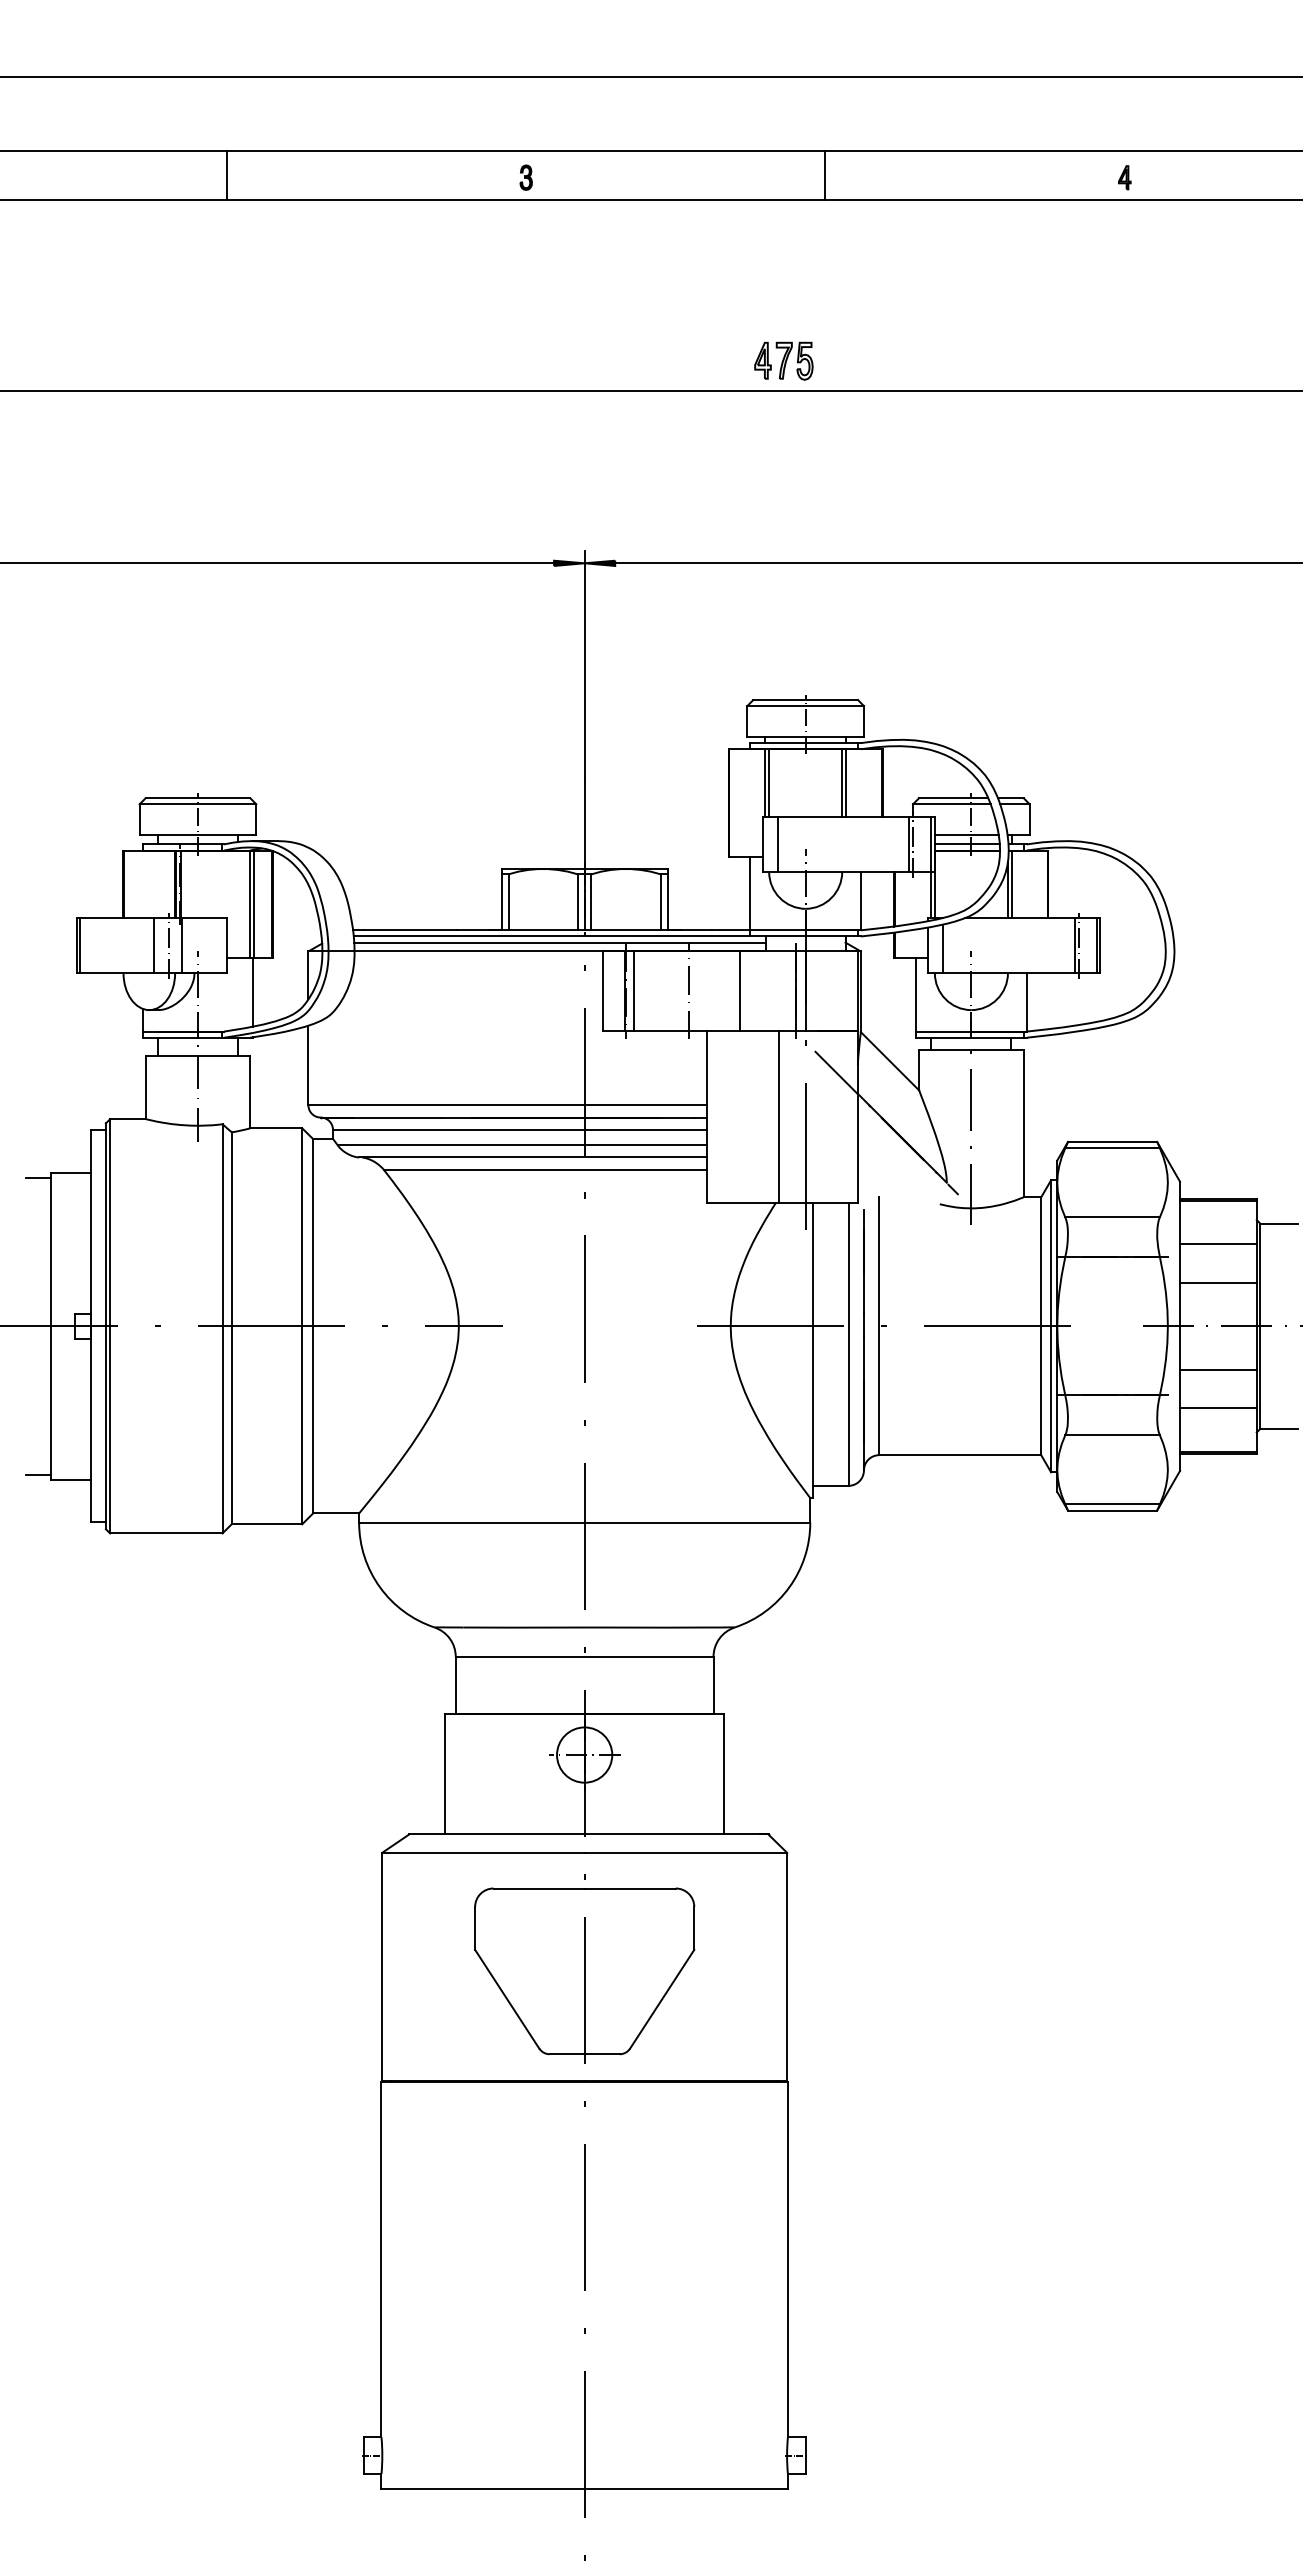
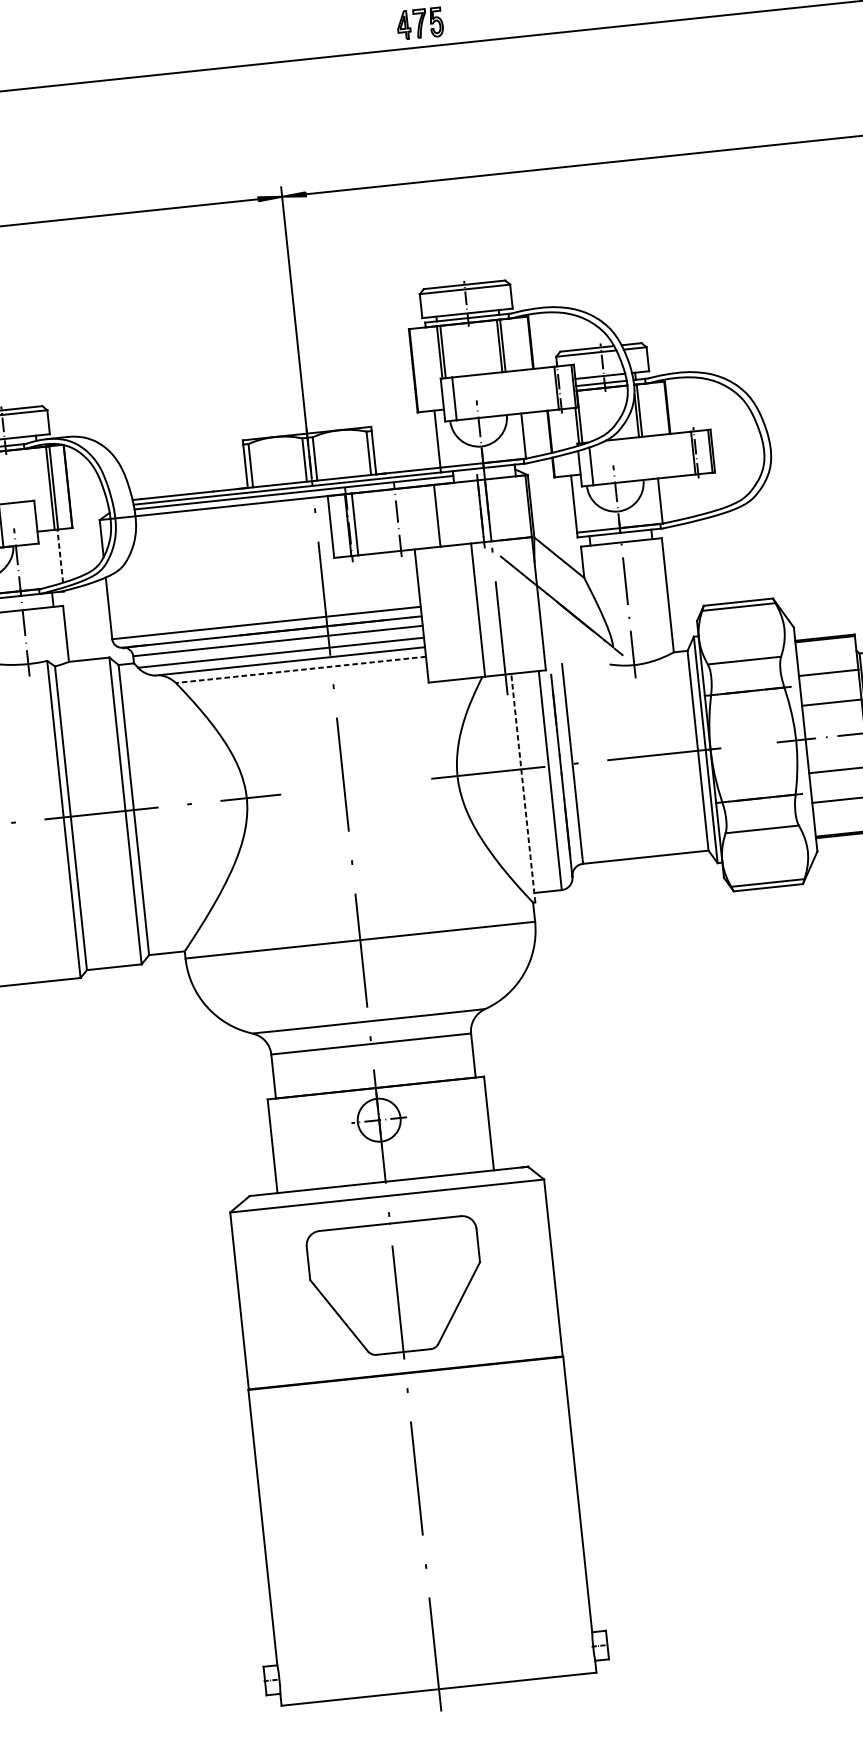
line: (253, 991) -> (60, 555), solid -> dashed
line: (544, 1169) -> (300, 669), solid -> dashed
line: (813, 1350) -> (523, 788), solid -> dashed

